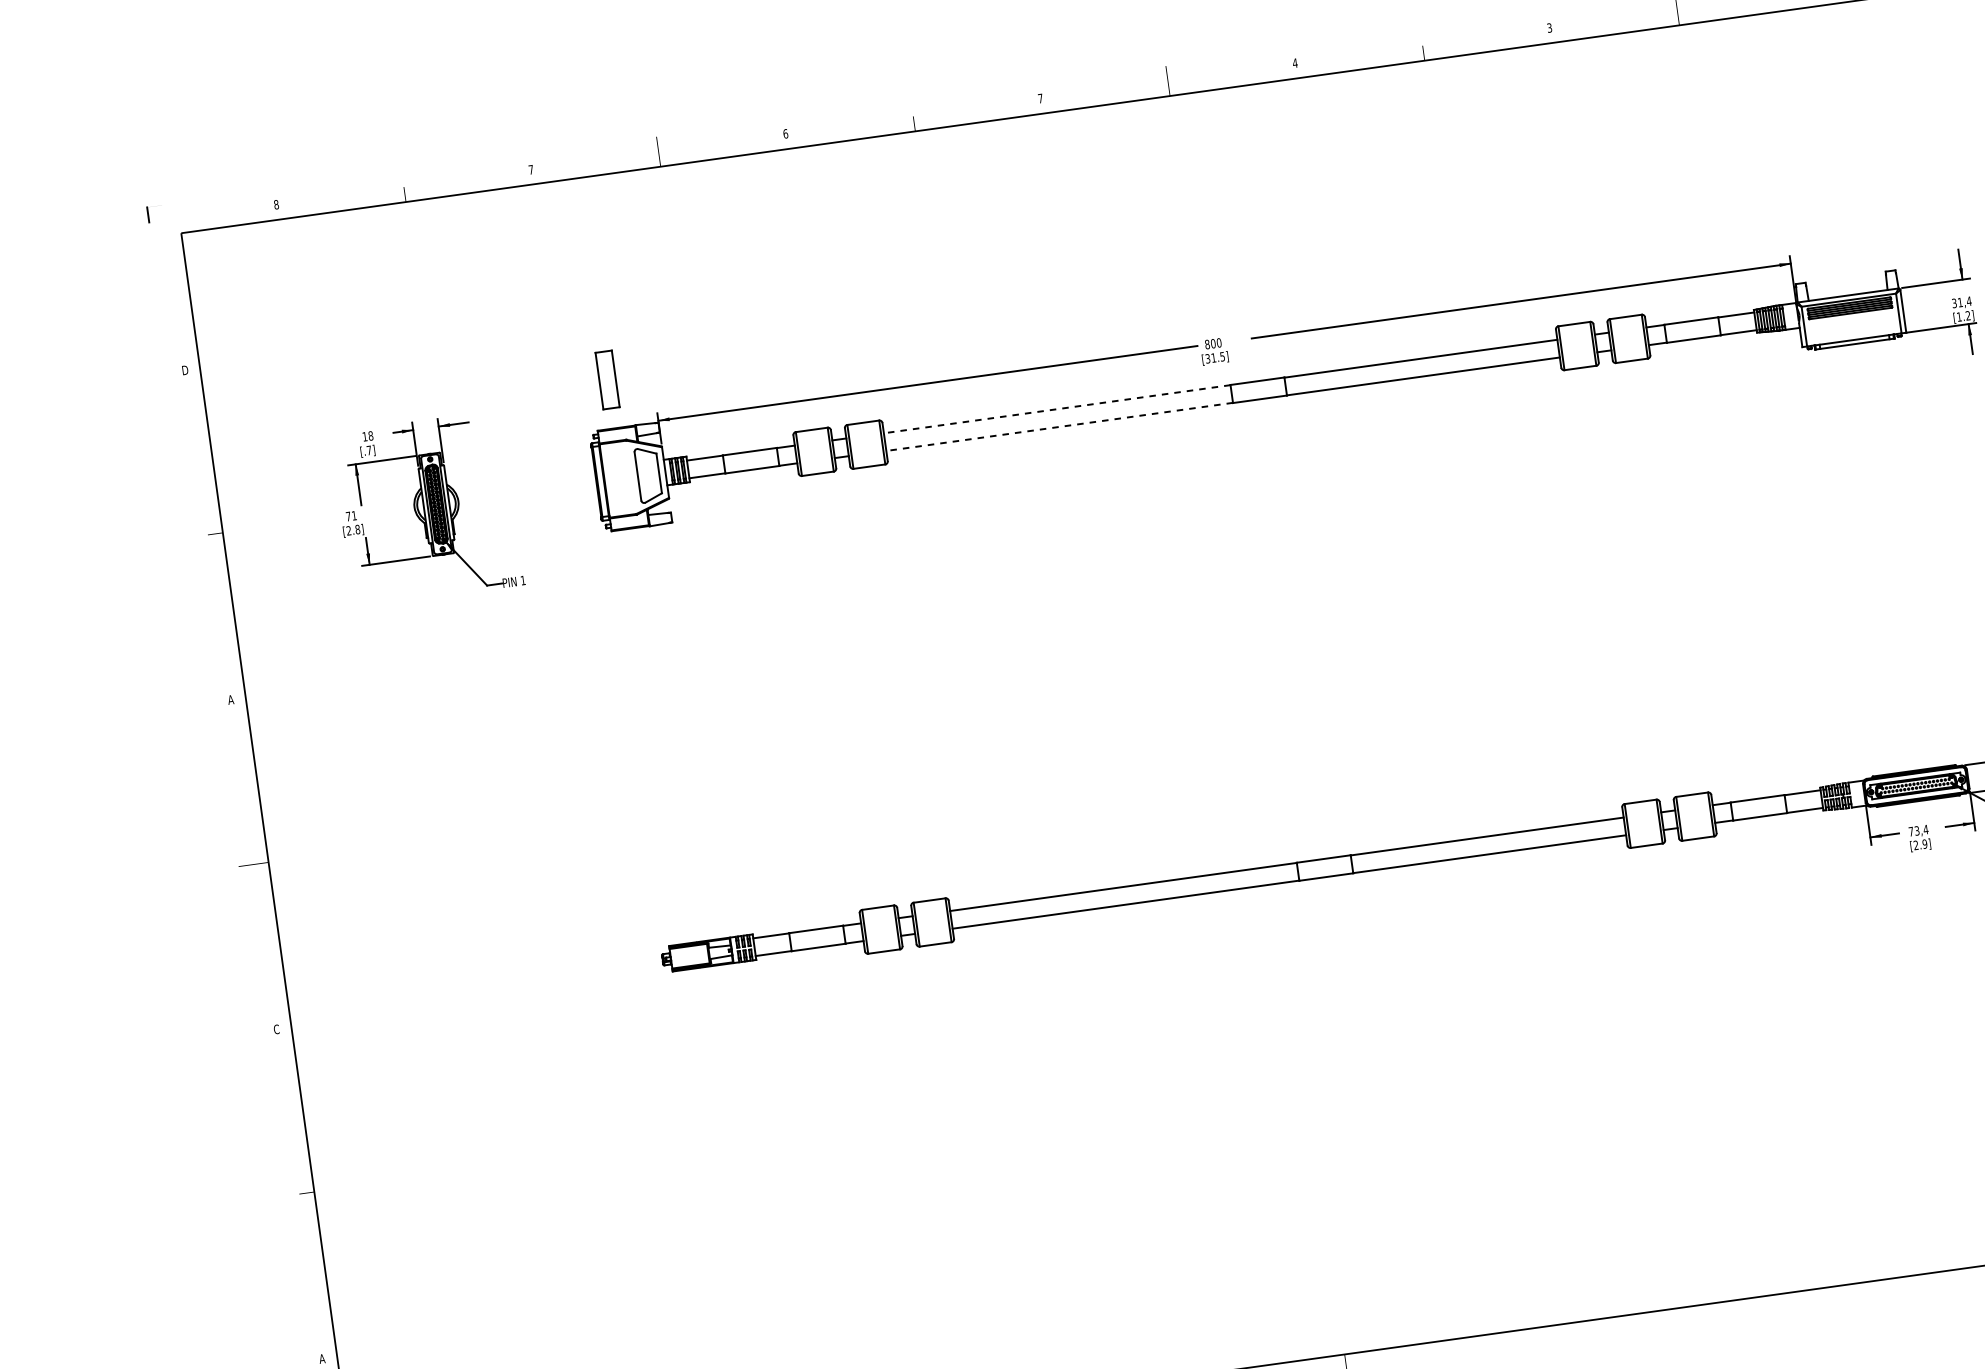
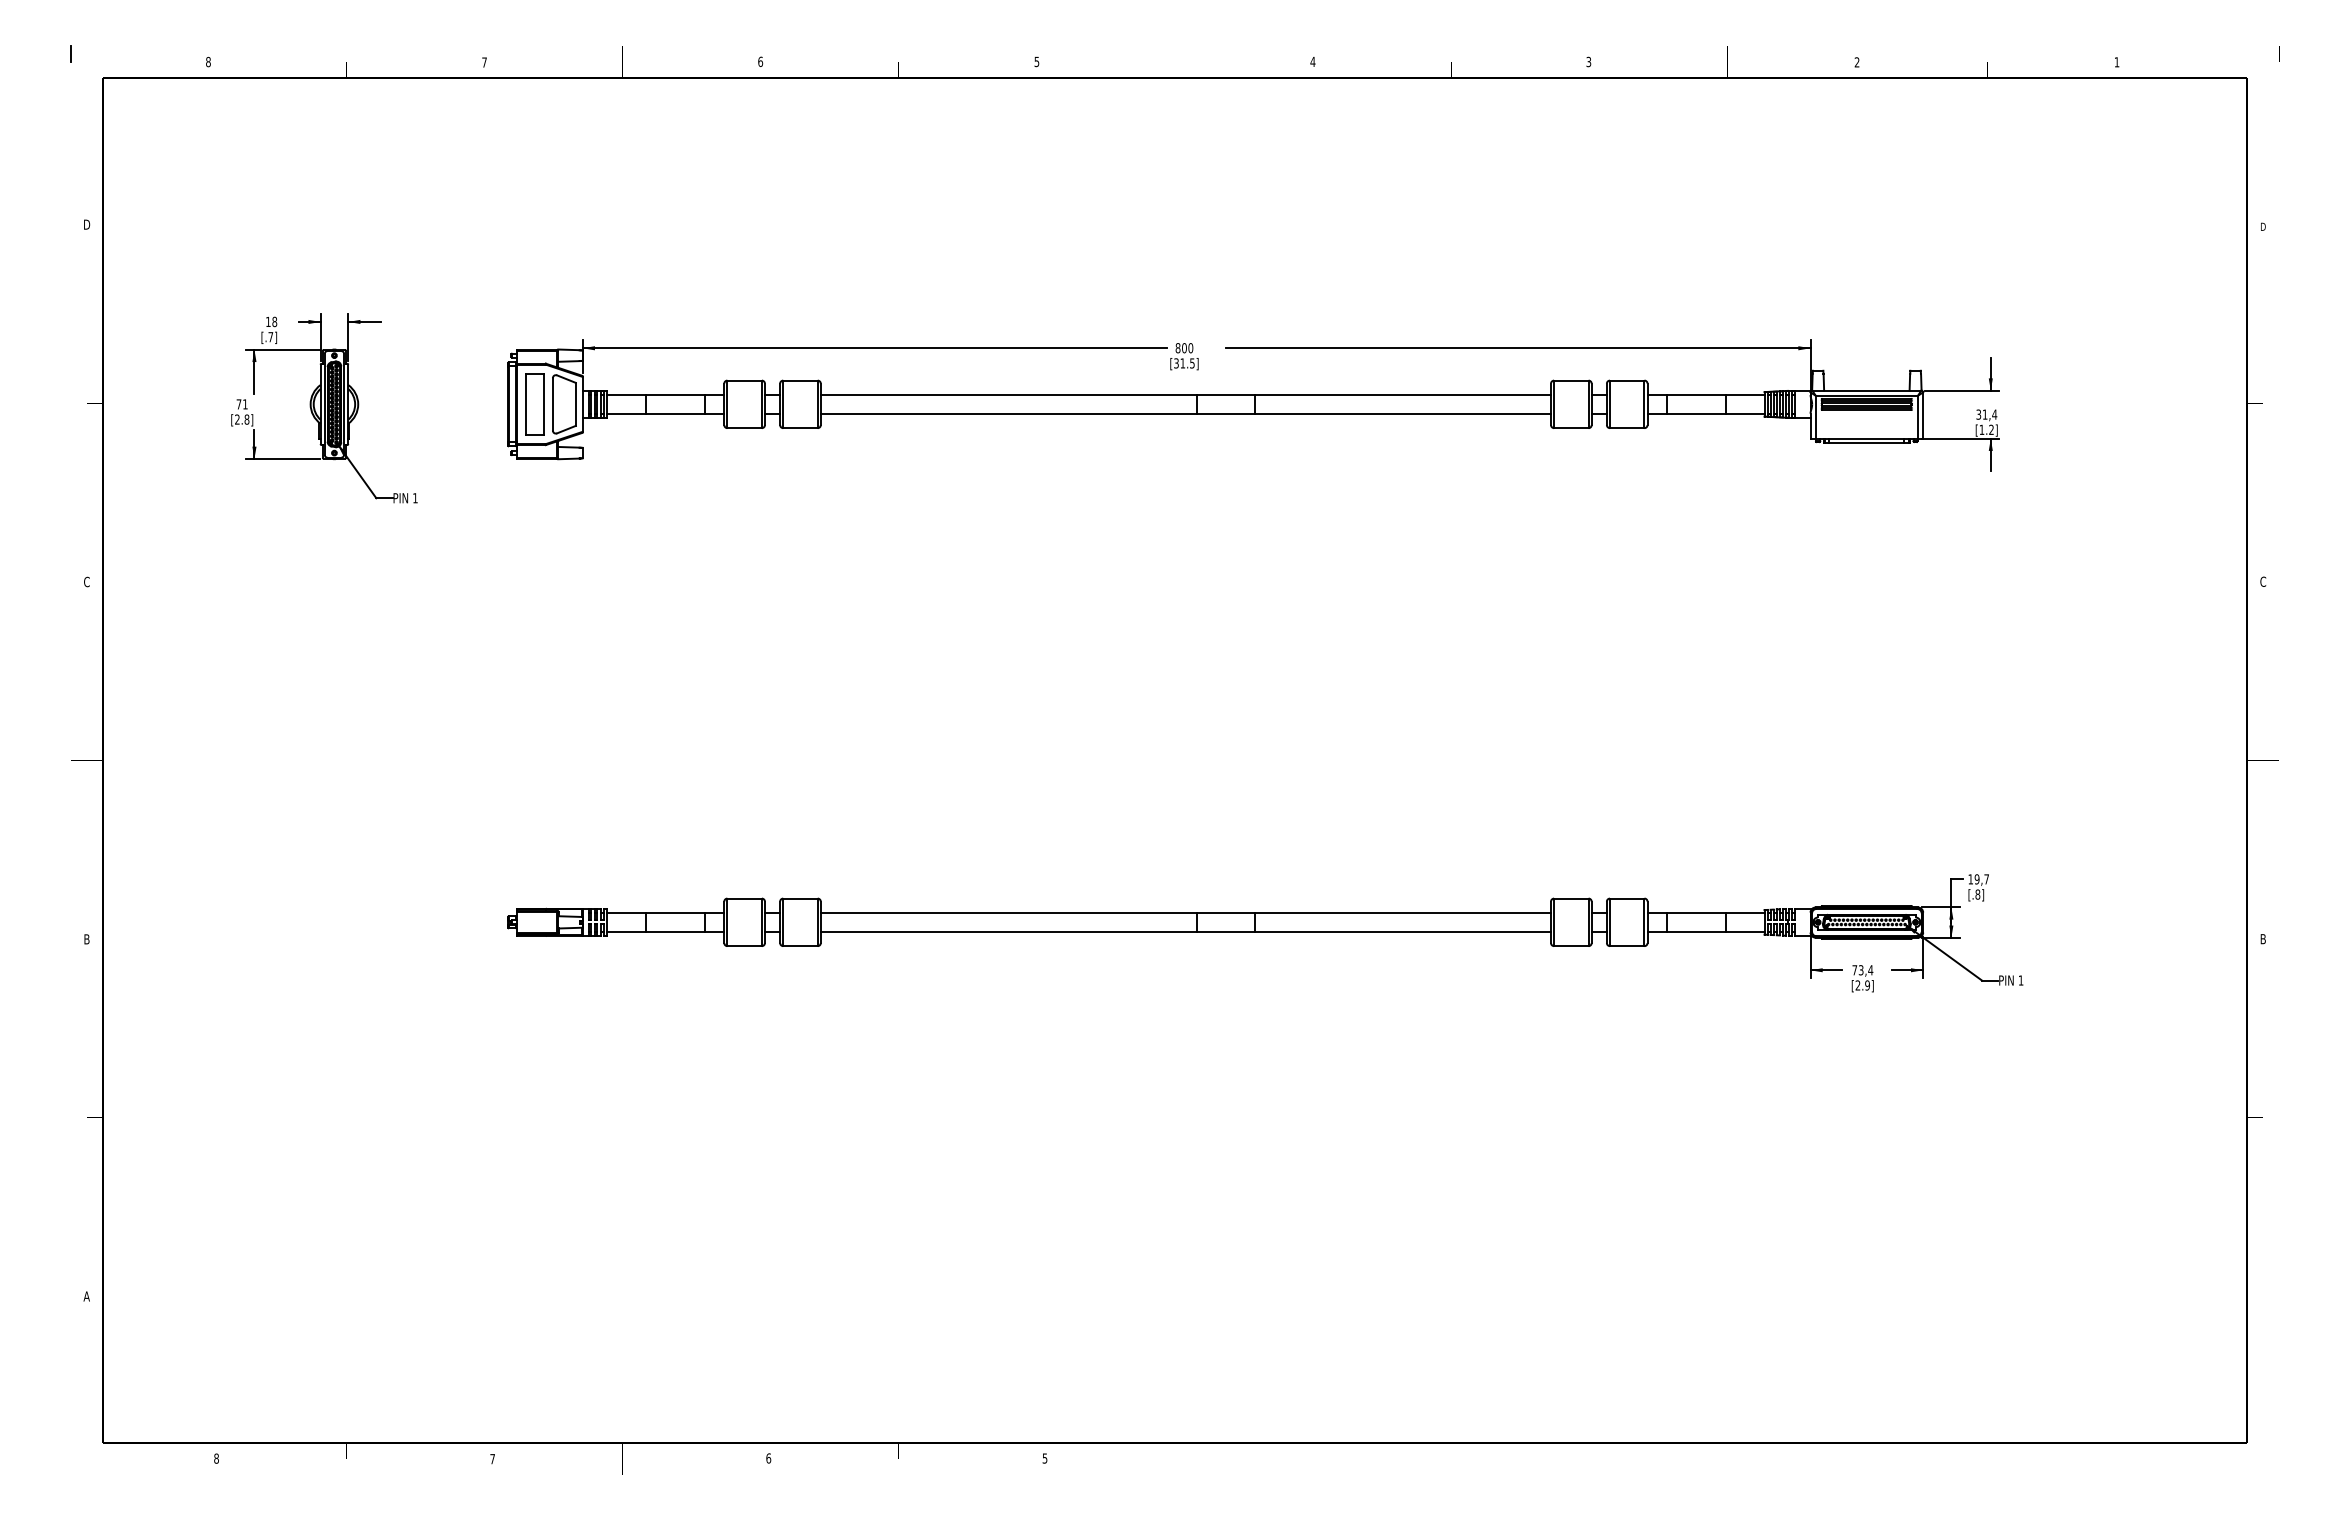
text: (1040, 99) -> (1036, 62), 7 -> 5
part: (607, 380) -> (534, 404), moved
line: (1056, 408) -> (1008, 394), dashed -> solid
line: (1059, 426) -> (1008, 413), dashed -> solid
text: (230, 699) -> (86, 581), A -> C
text: (276, 1029) -> (86, 939), C -> B

